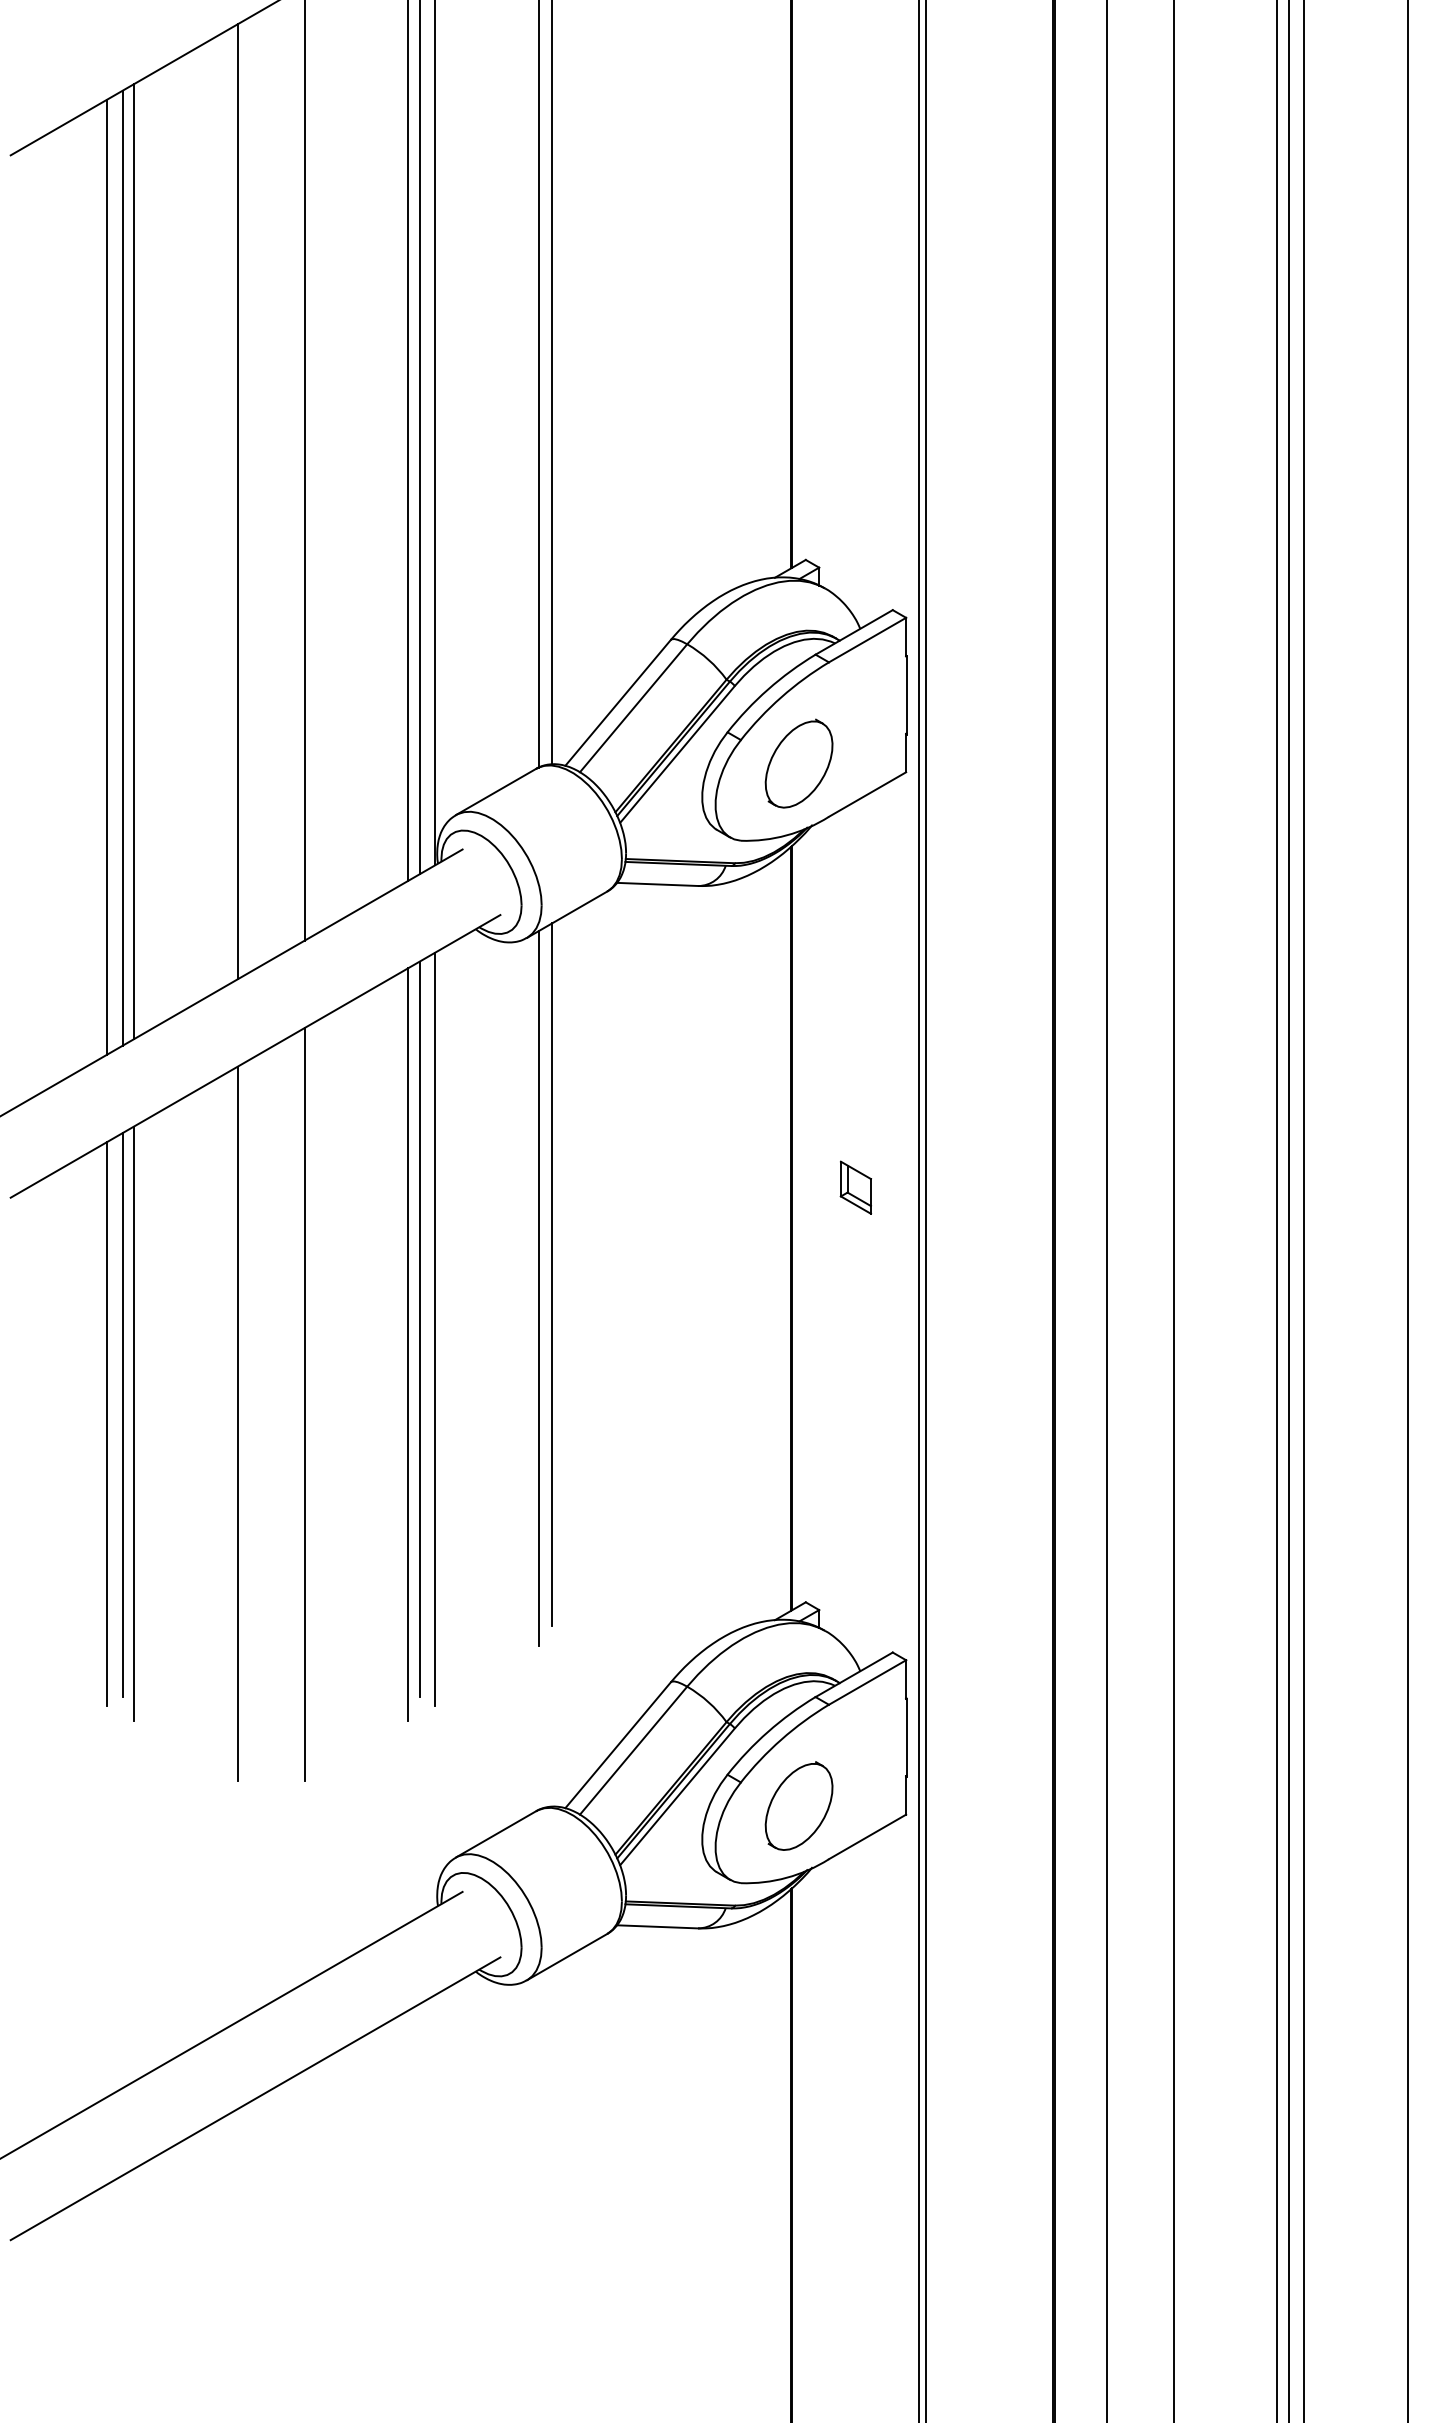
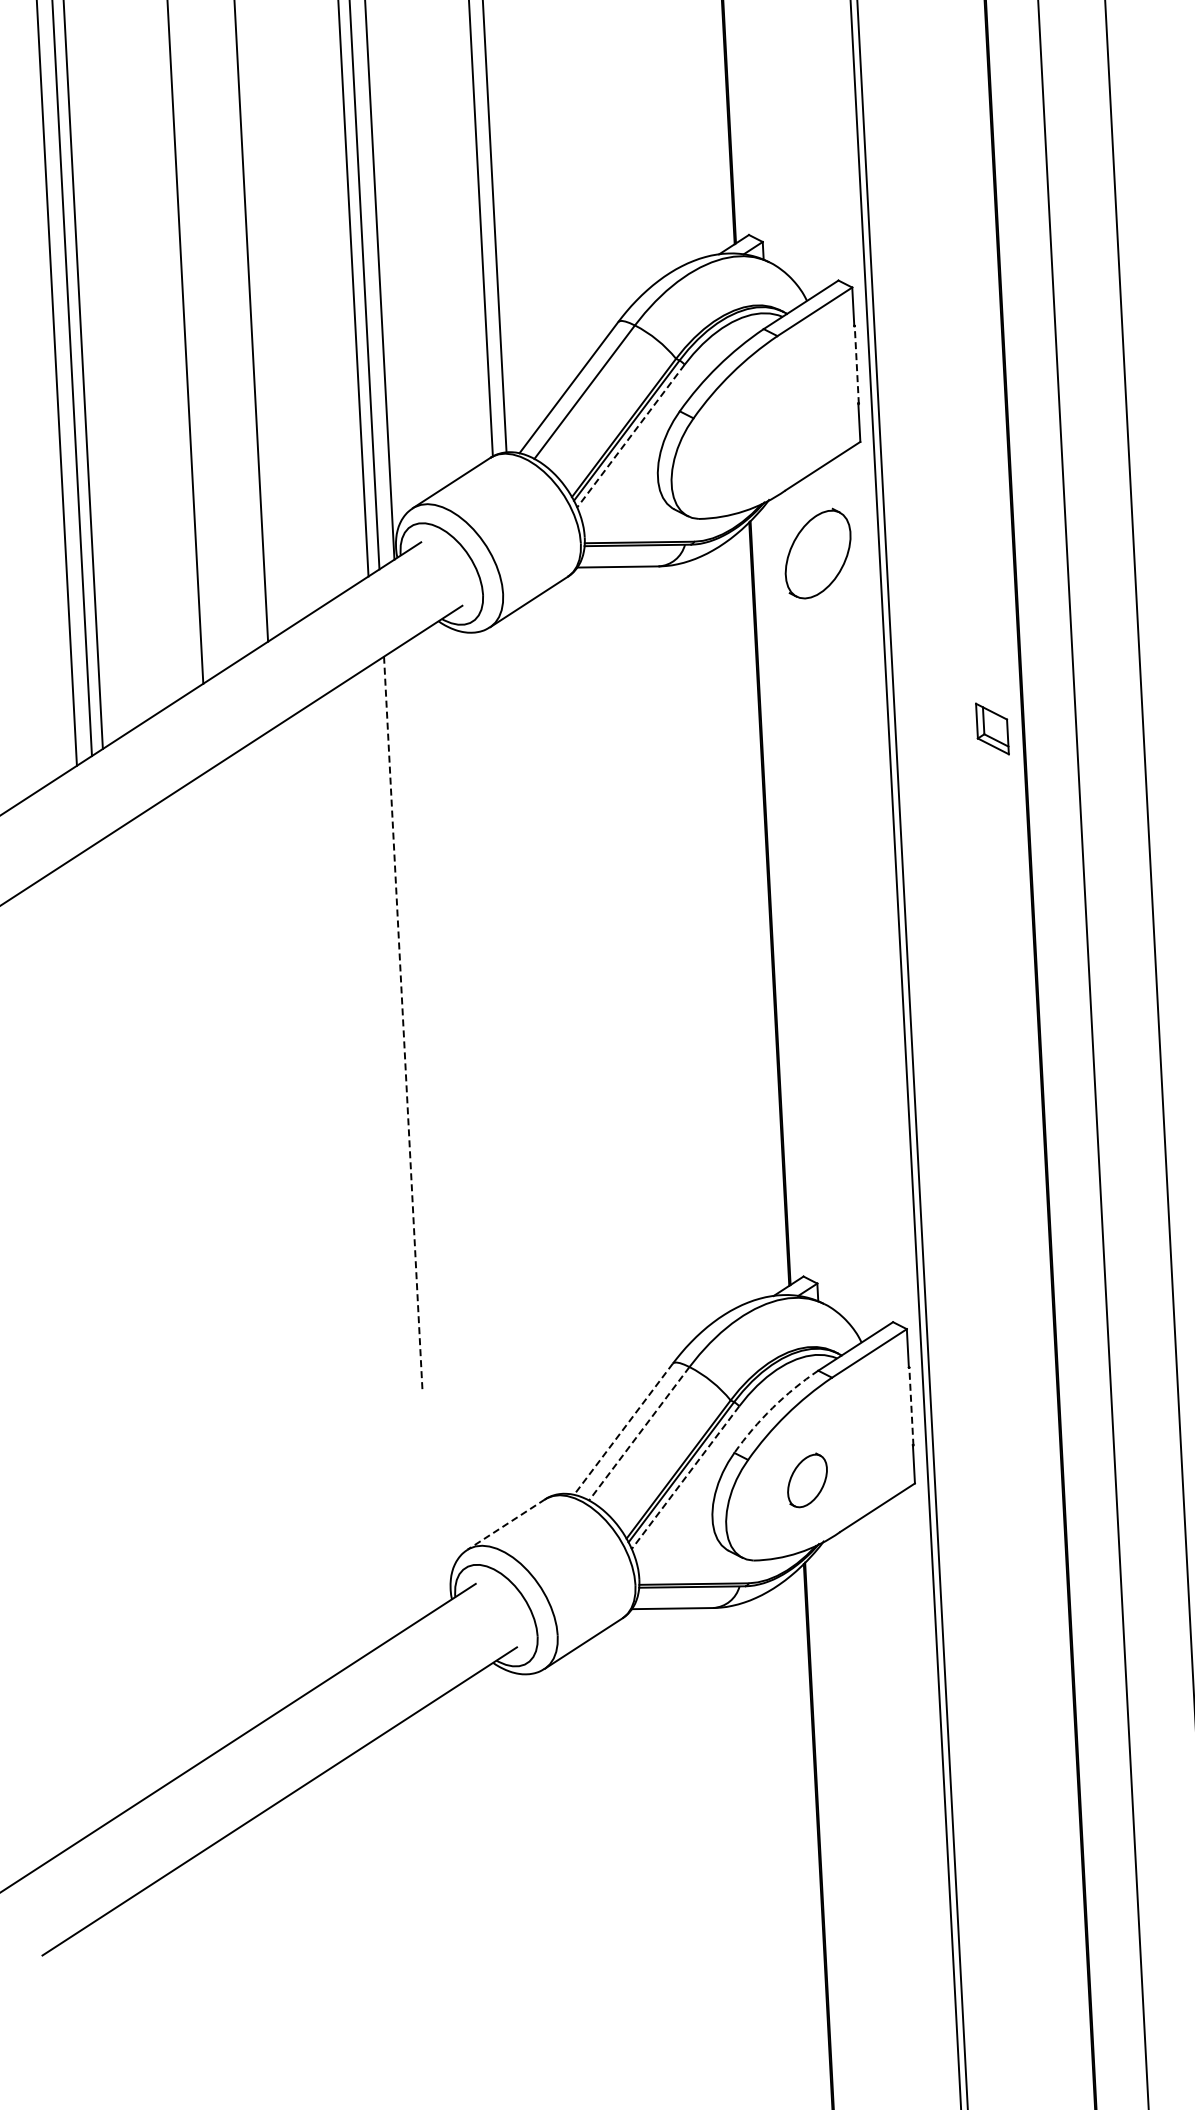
line: (906, 694) -> (856, 364), solid -> dashed
line: (677, 754) -> (630, 436), solid -> dashed
part: (798, 763) -> (817, 553), moved
part: (855, 1187) -> (991, 728), moved
line: (552, 1274) -> (533, 962), removed
line: (538, 1288) -> (520, 976), removed
line: (434, 1328) -> (418, 1022), removed
line: (419, 1329) -> (403, 1024), solid -> dashed
line: (408, 1344) -> (393, 1039), removed
line: (304, 1404) -> (292, 1105), removed
line: (122, 1414) -> (110, 1124), removed
line: (107, 1423) -> (96, 1134), removed
line: (134, 1423) -> (123, 1133), removed
line: (237, 1423) -> (226, 1127), removed
arc: (768, 1731) -> (773, 1407), solid -> dashed
line: (906, 1737) -> (911, 1406), solid -> dashed
line: (617, 1745) -> (622, 1429), solid -> dashed
line: (633, 1750) -> (639, 1433), solid -> dashed
line: (677, 1797) -> (685, 1478), solid -> dashed
part: (798, 1805) -> (806, 1479), size x0.6
line: (495, 1834) -> (505, 1524), solid -> dashed

